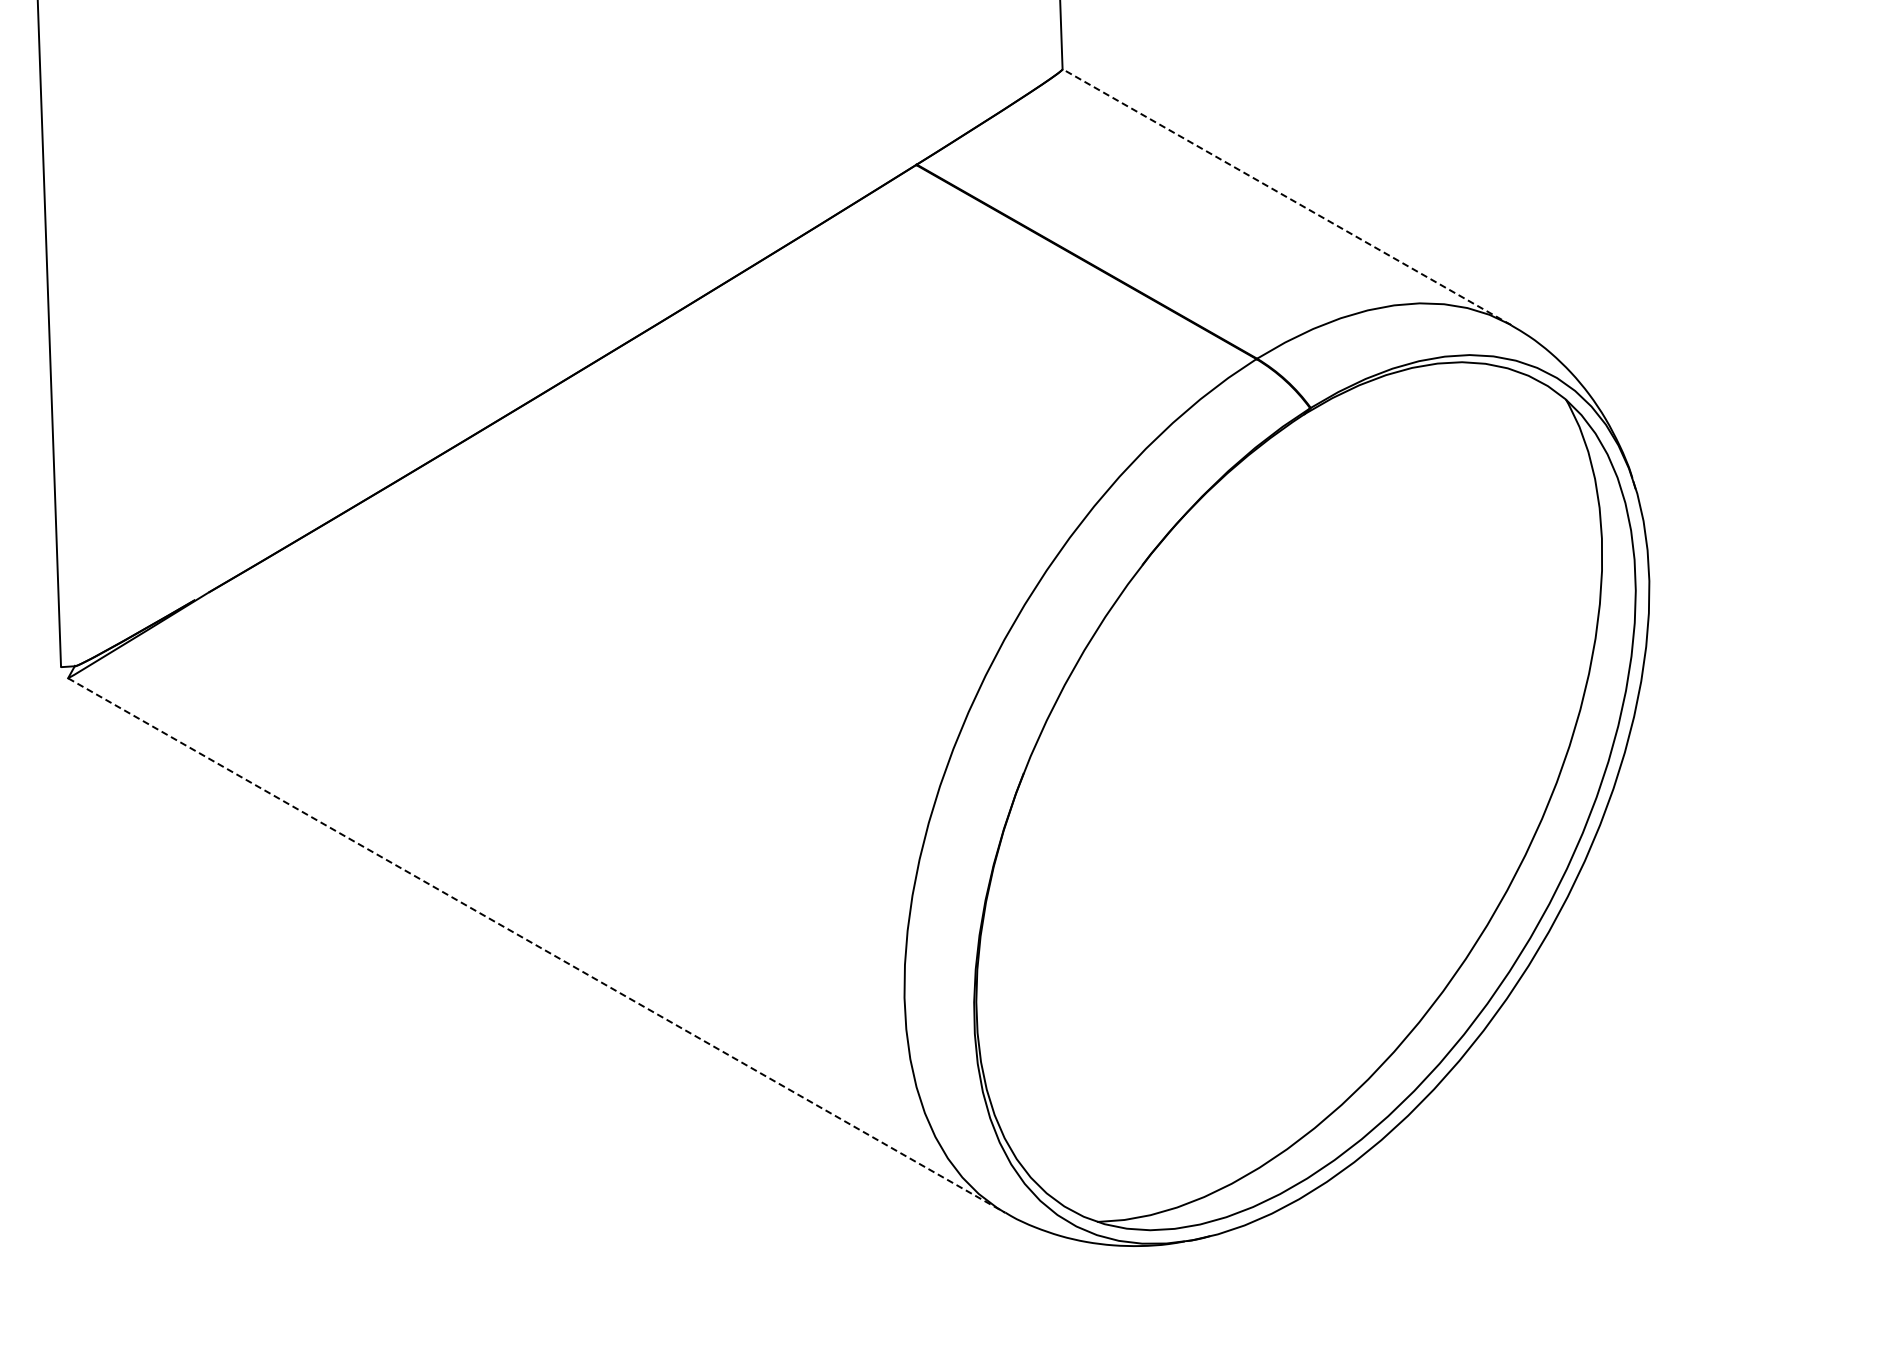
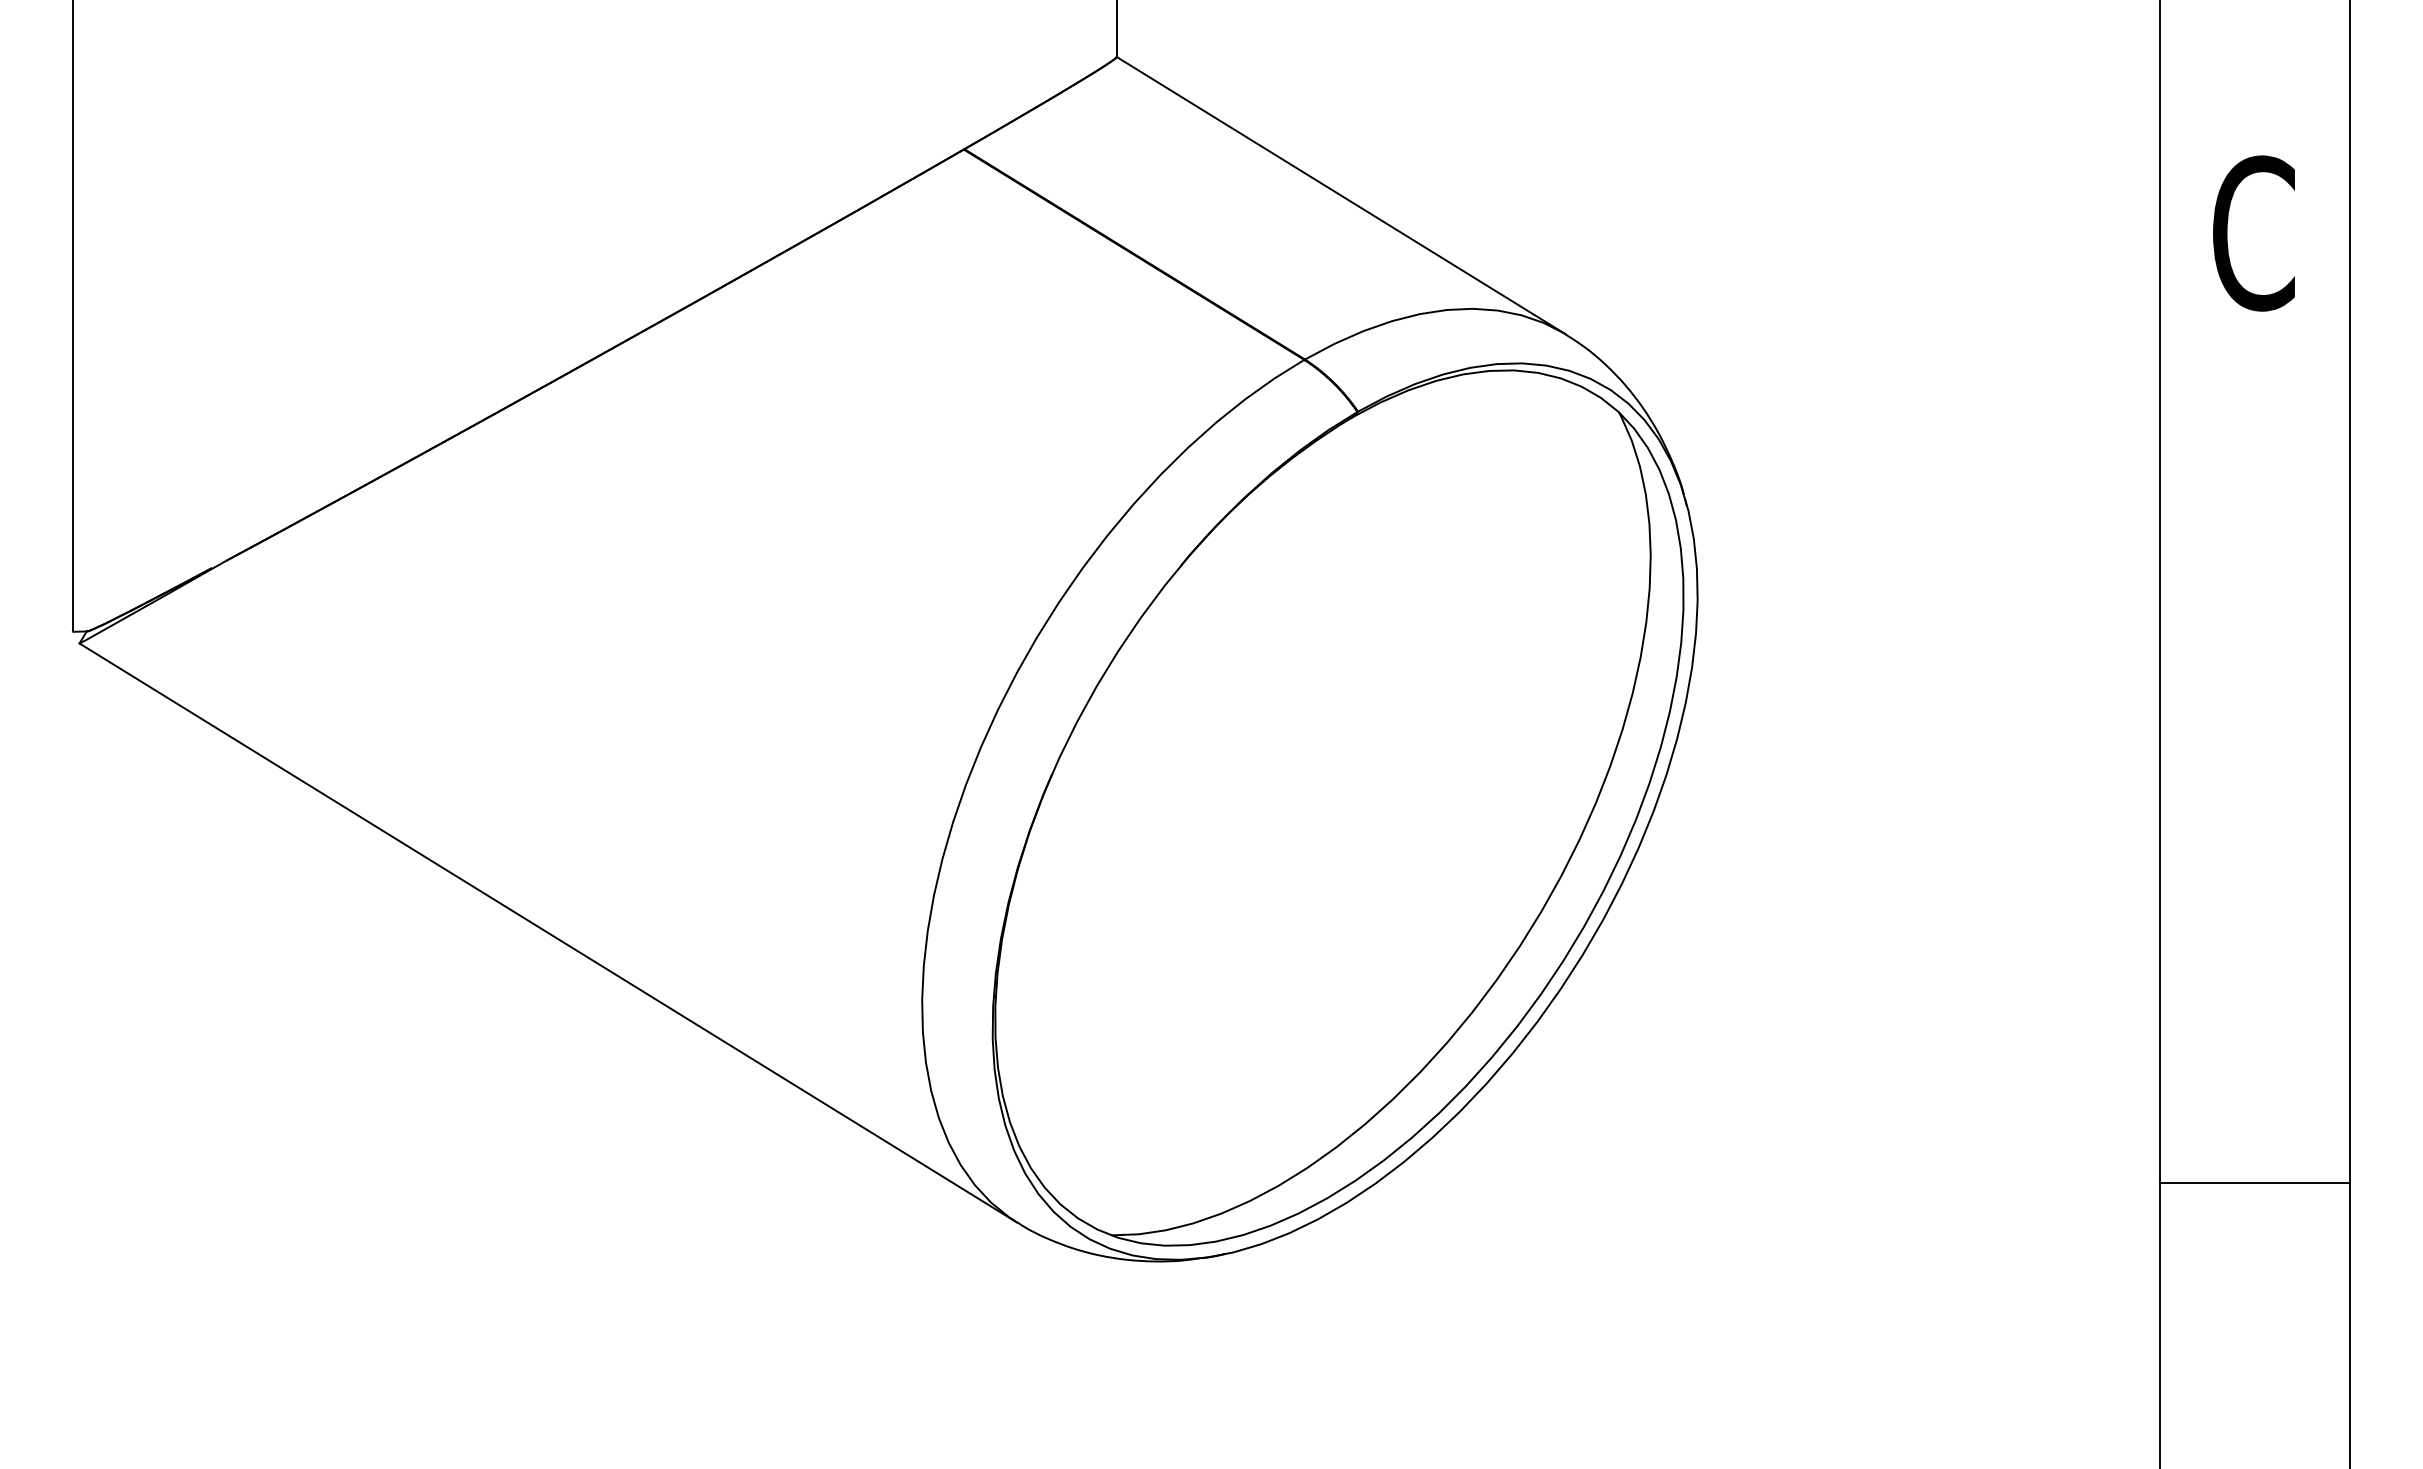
line: (1287, 197) -> (1341, 195), dashed -> solid
line: (536, 945) -> (548, 933), dashed -> solid

